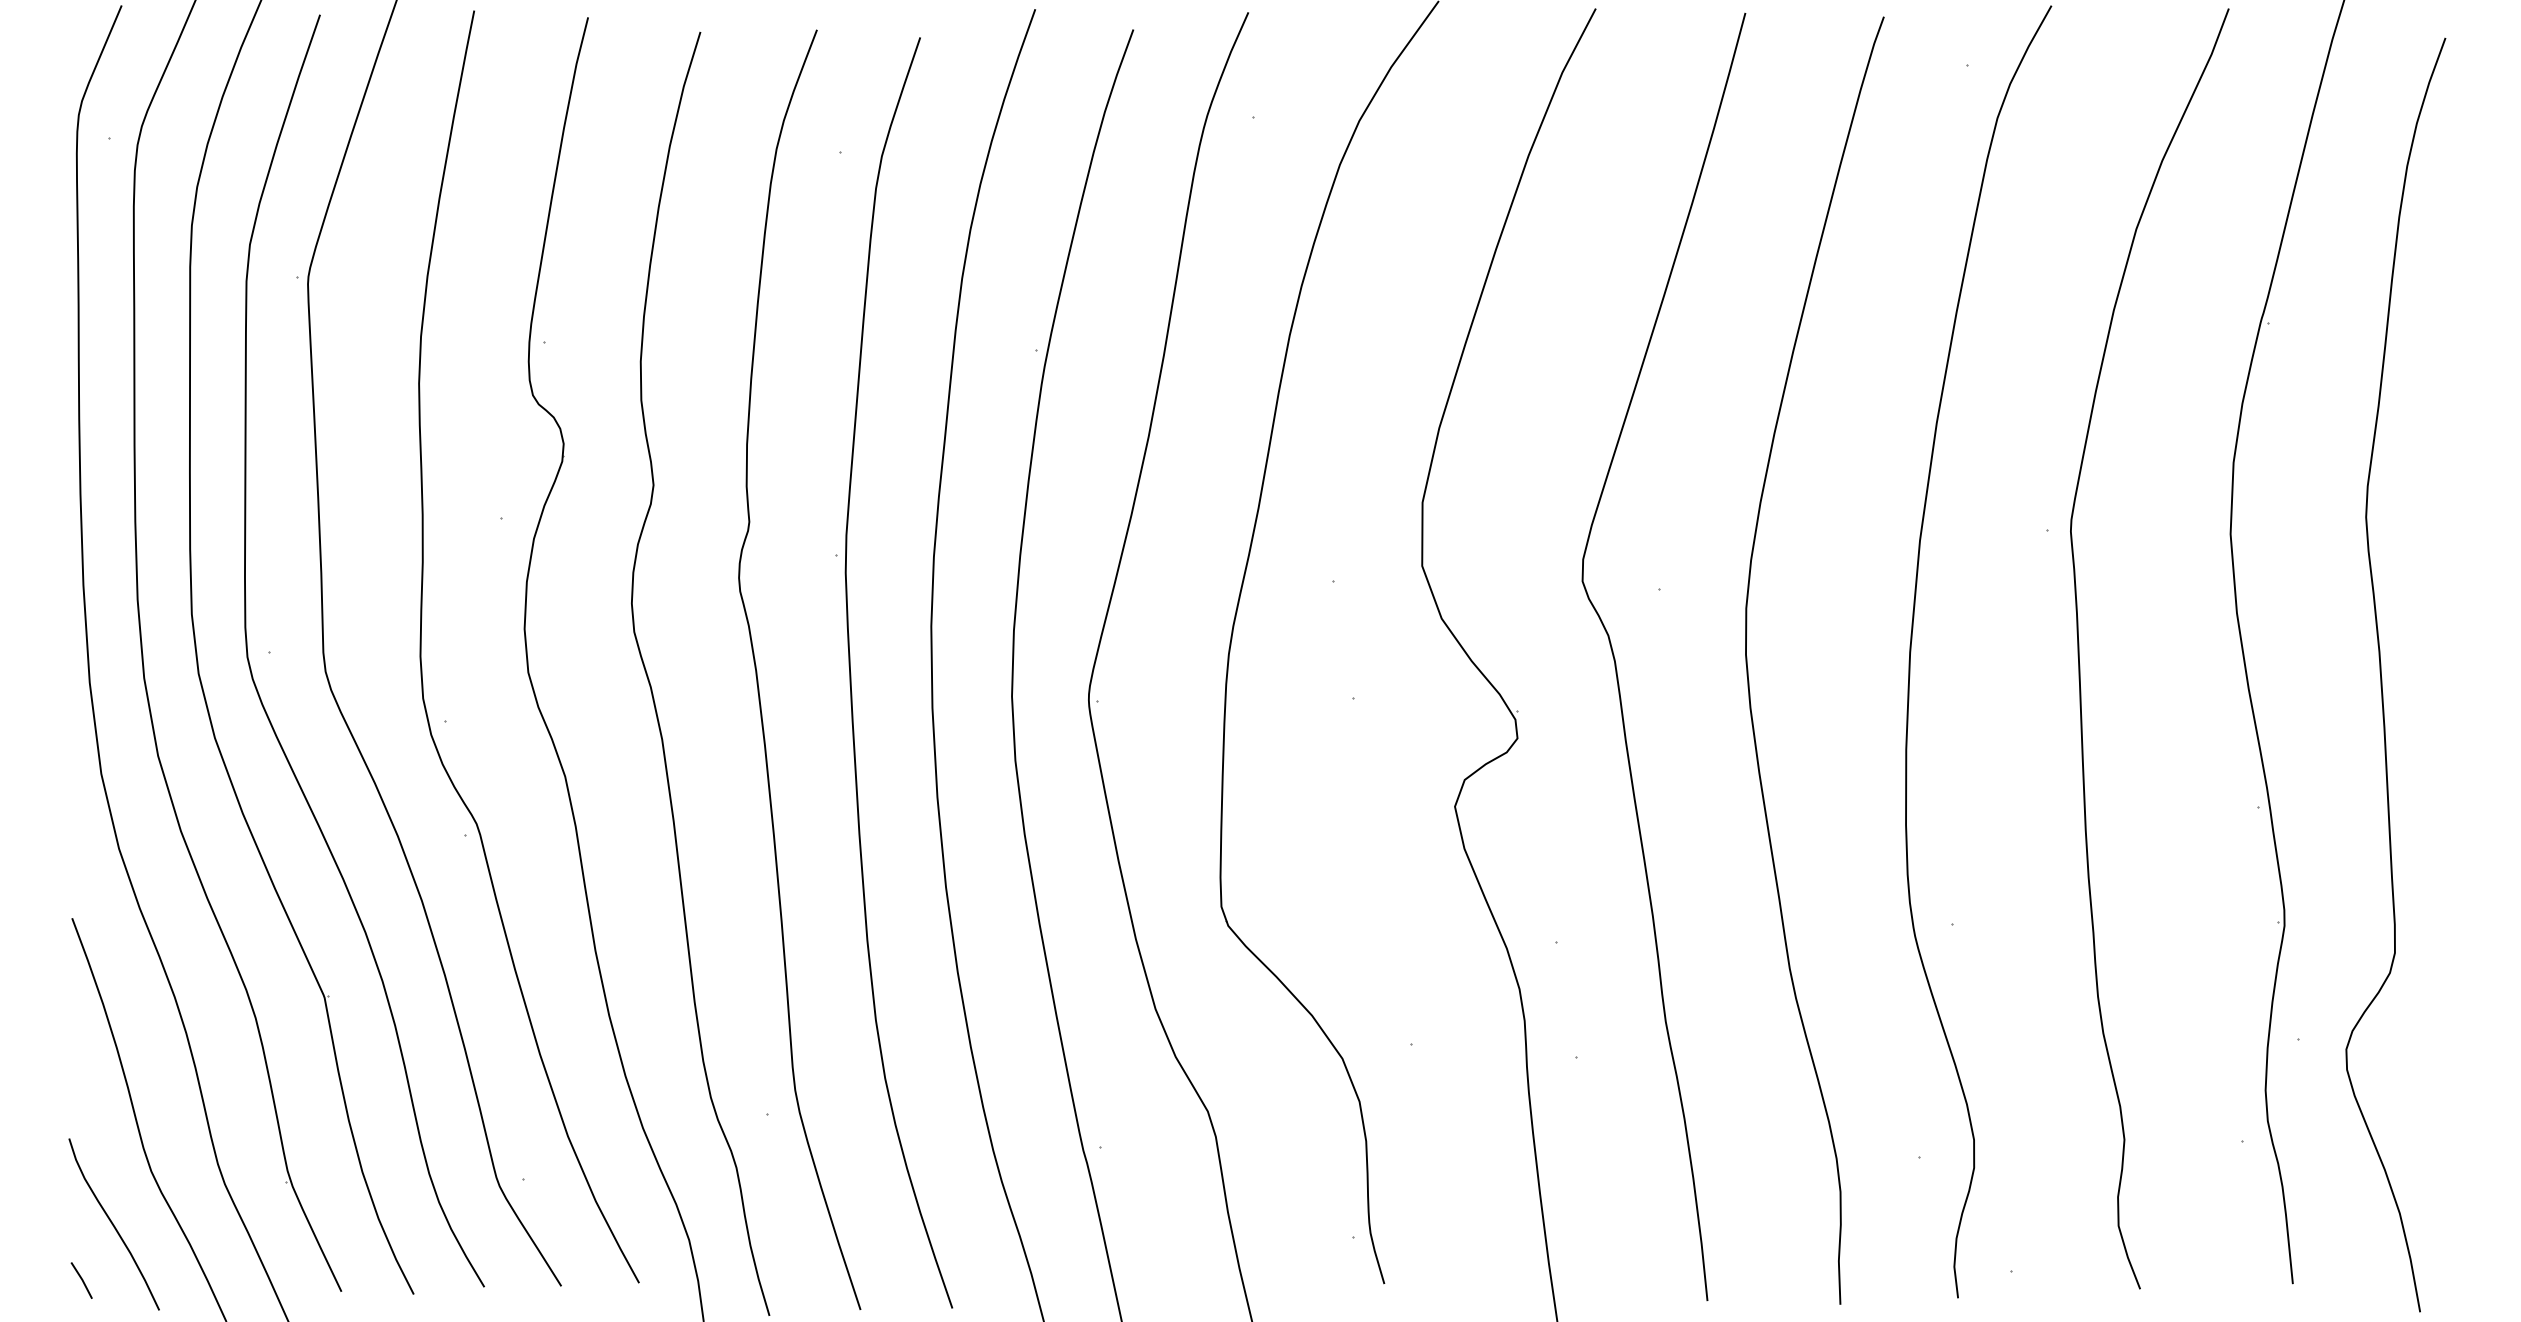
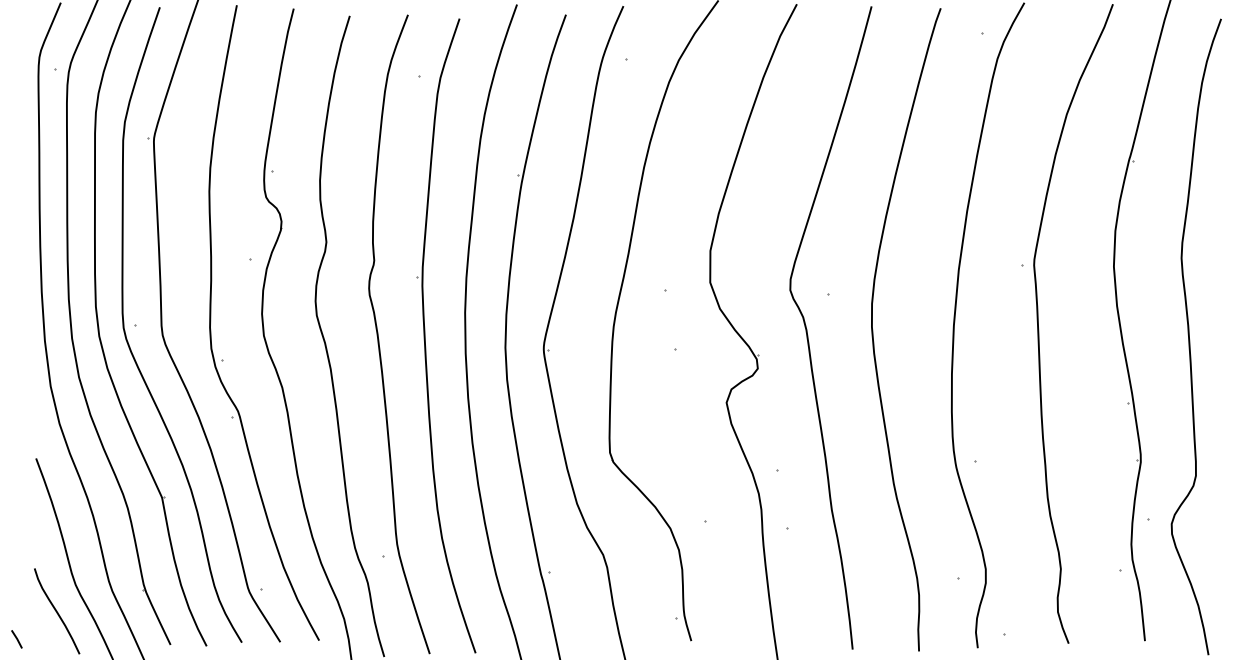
line: (80, 1280) -> (16, 639), moved

